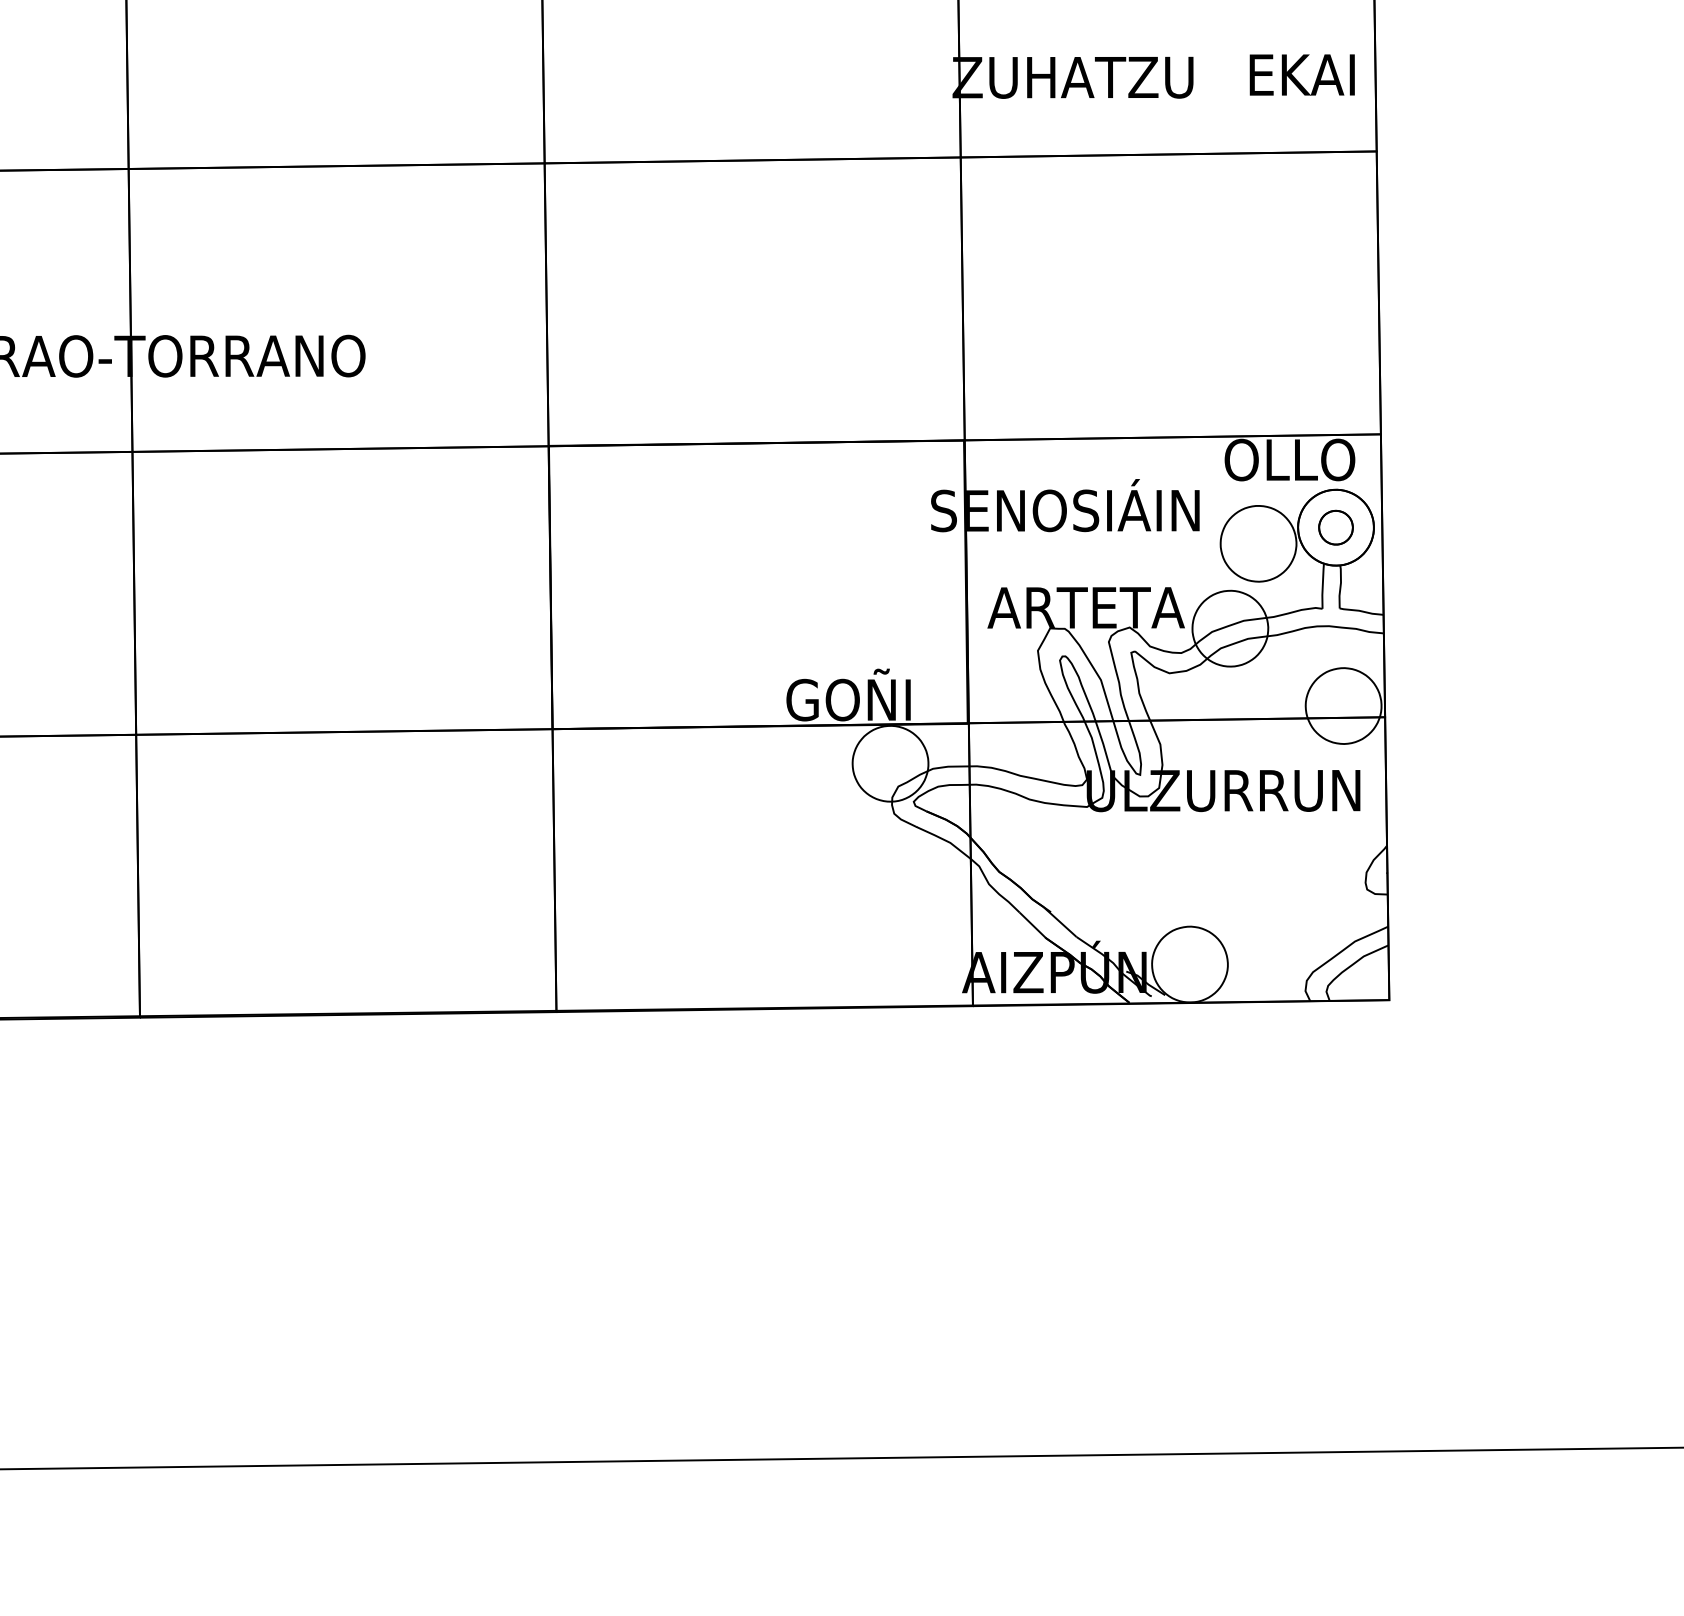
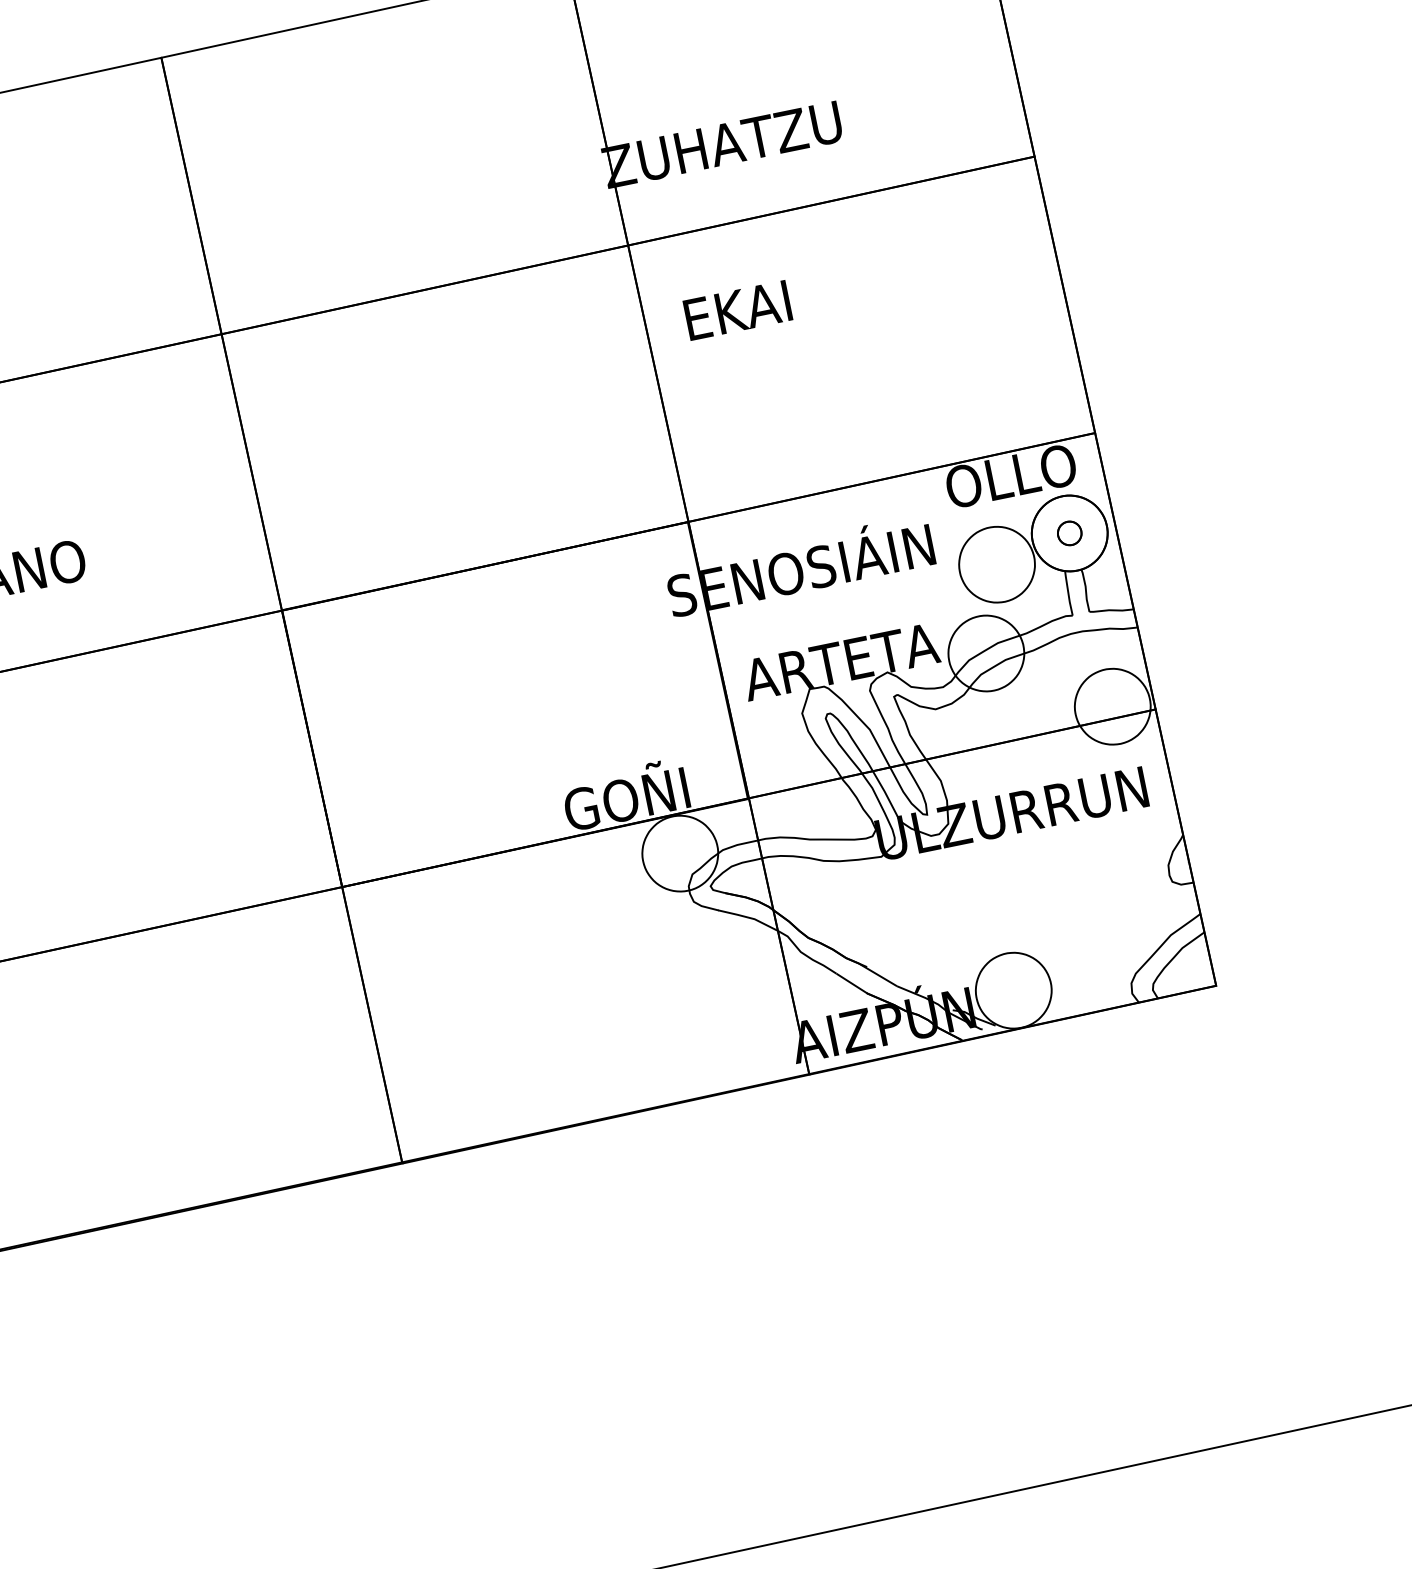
text: (1301, 74) -> (737, 310), moved
part: (1335, 527) -> (1069, 533), size x0.7

